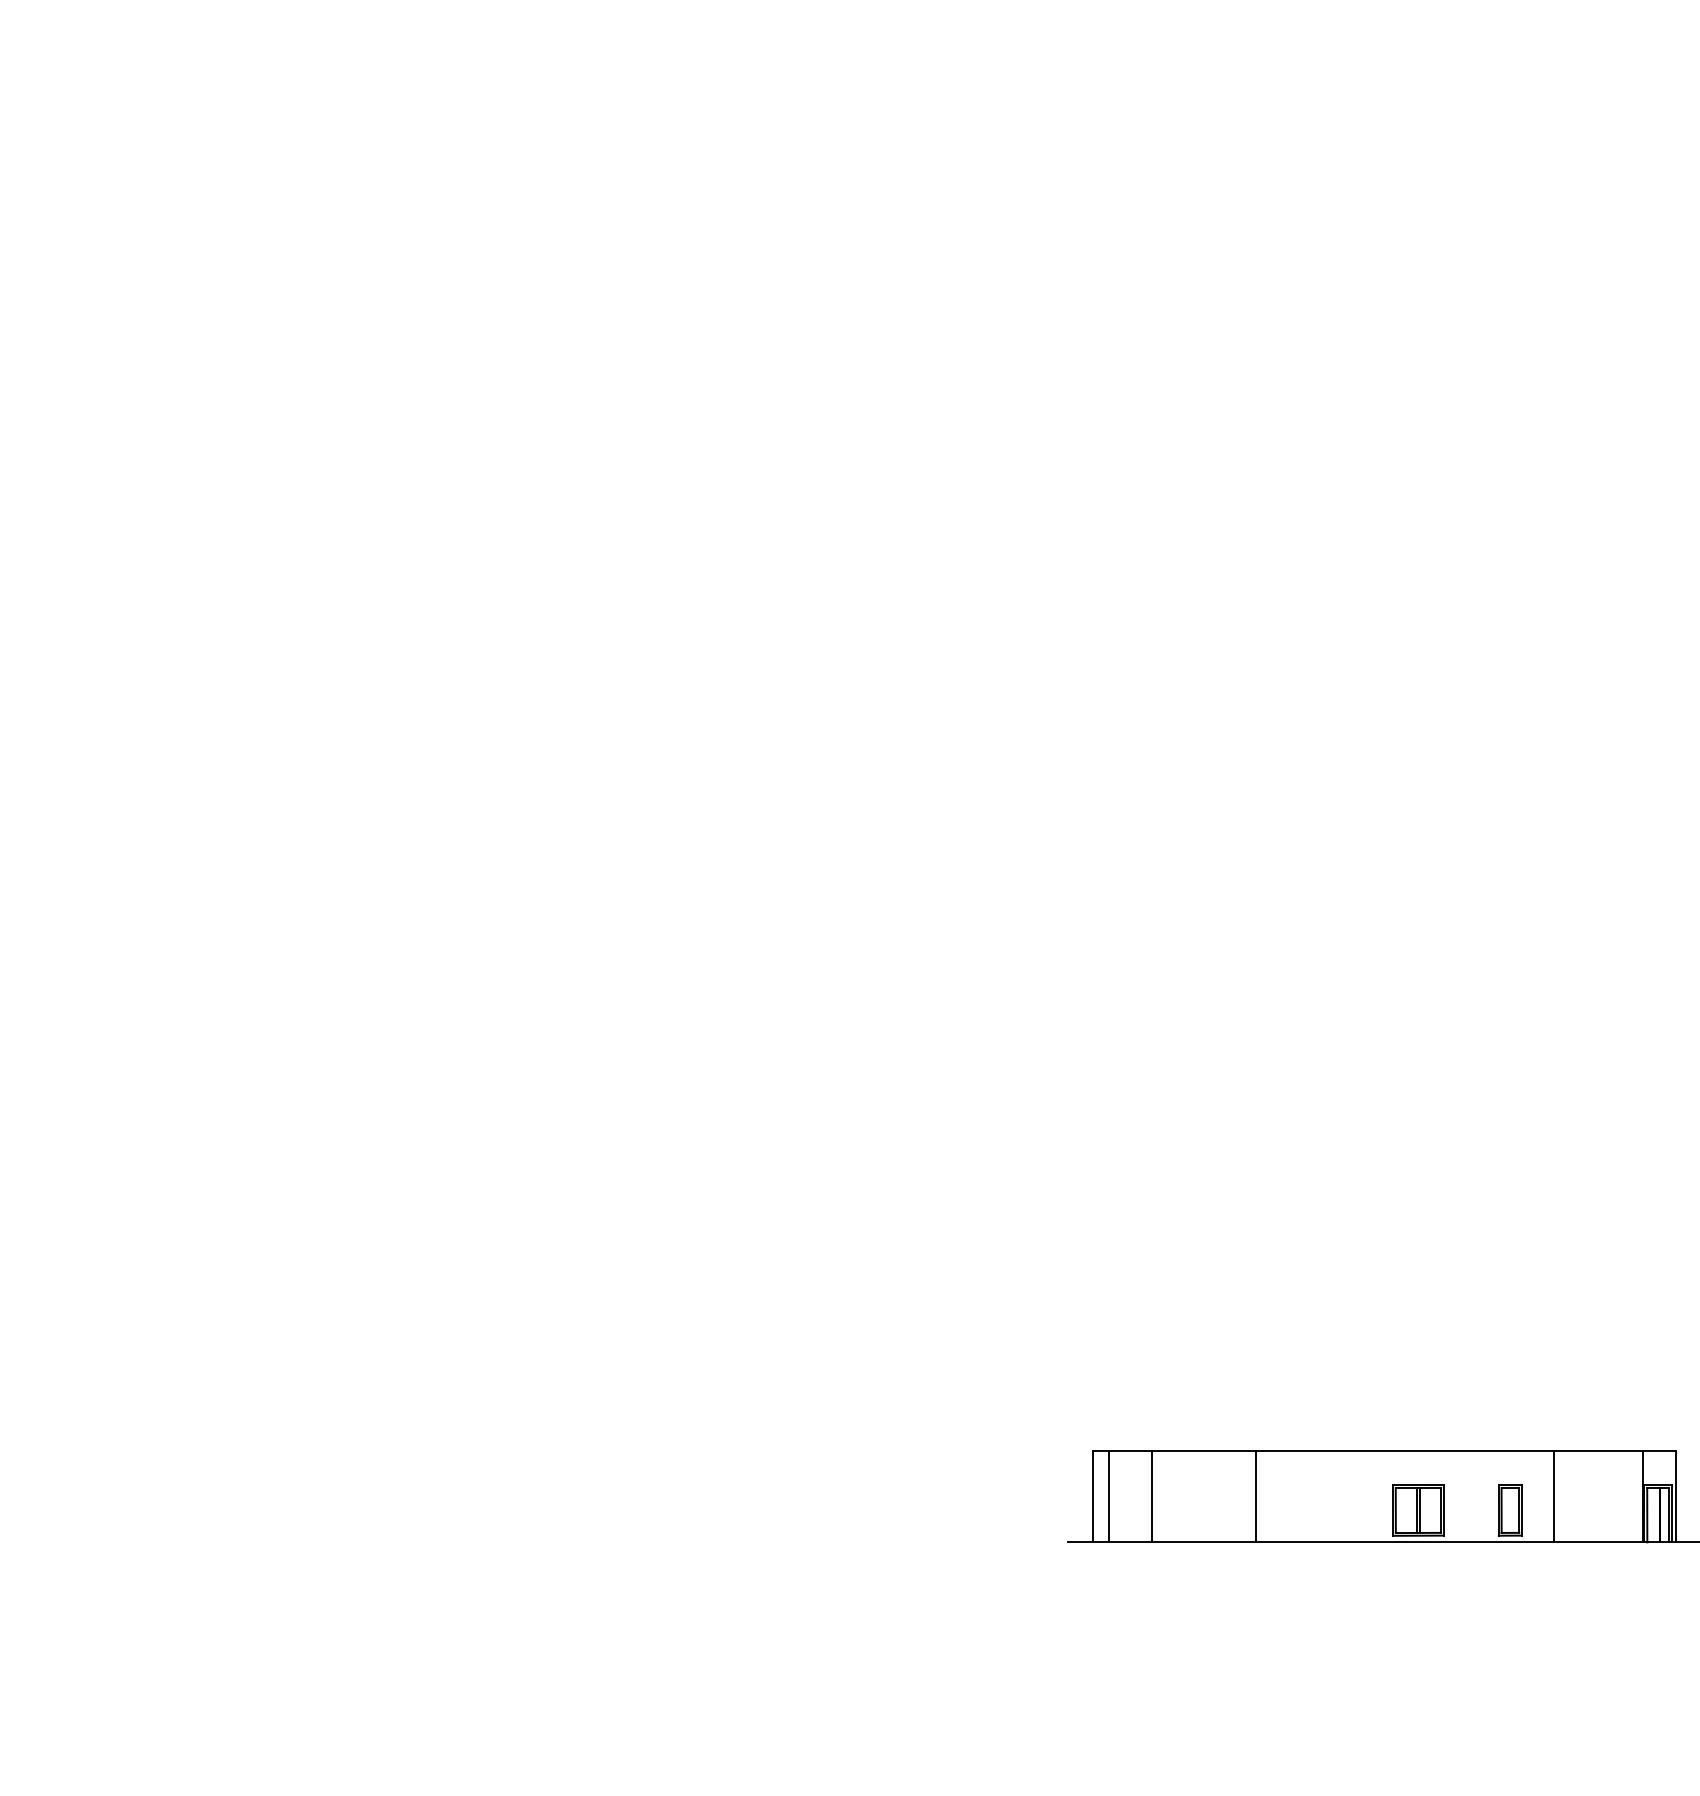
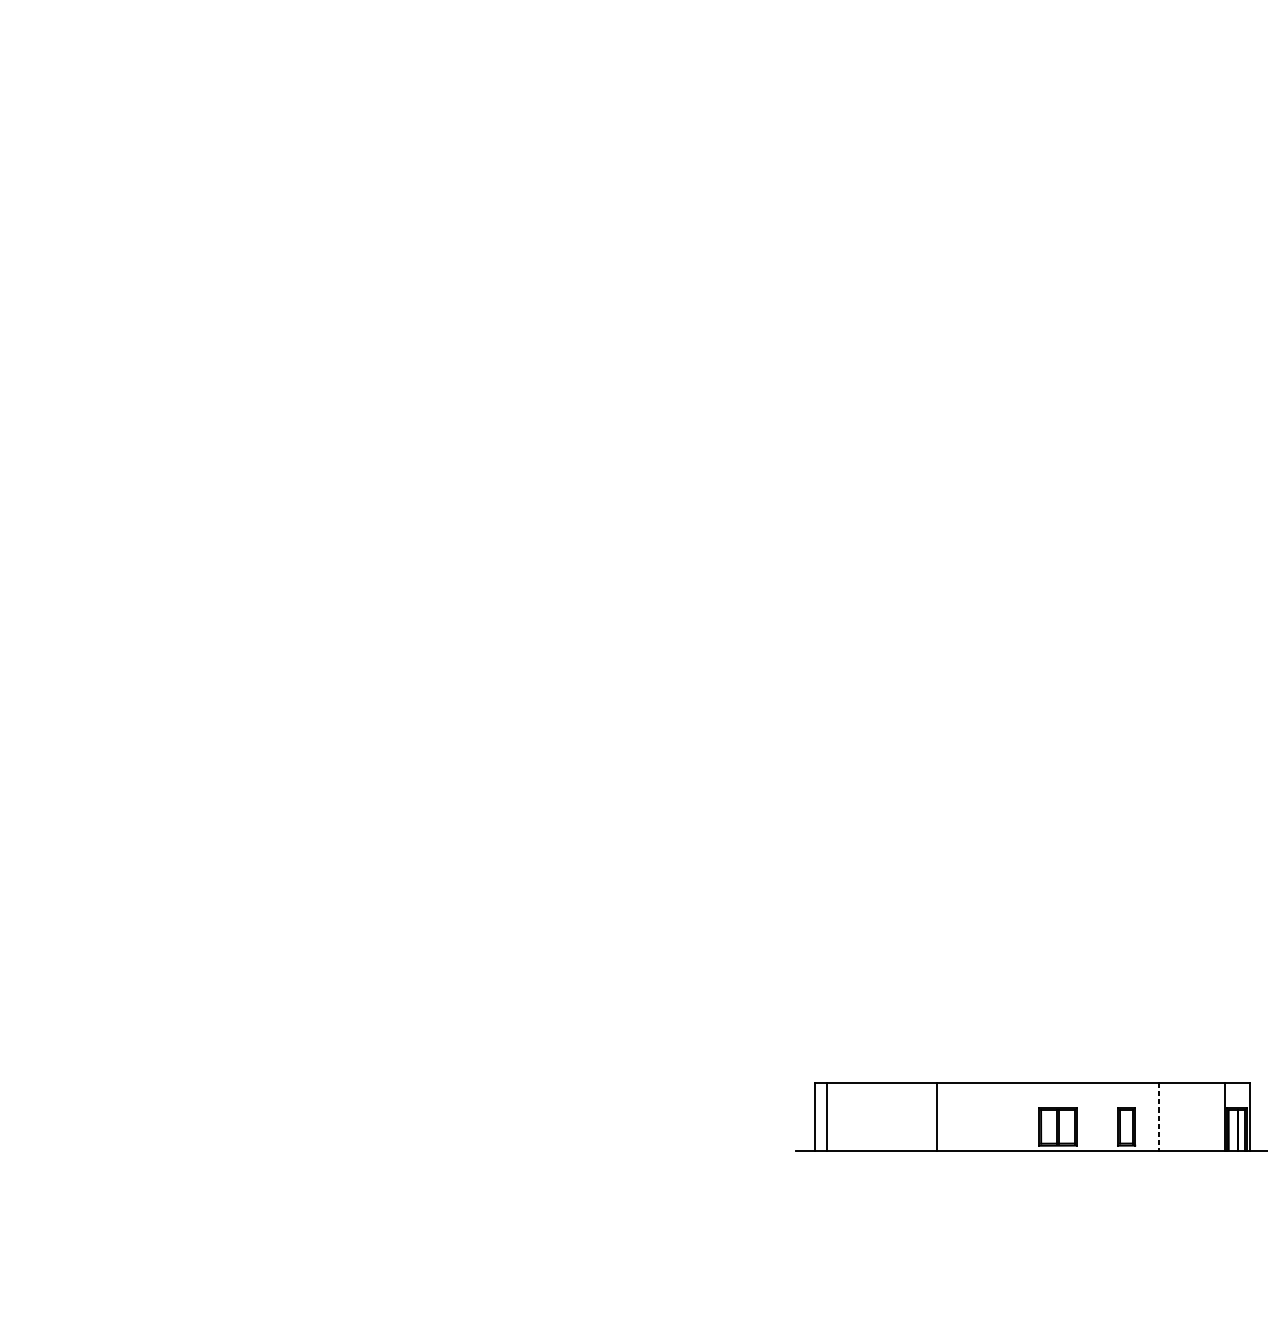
line: (1151, 1496) -> (858, 1116), removed
line: (1554, 1496) -> (1159, 1116), solid -> dashed

